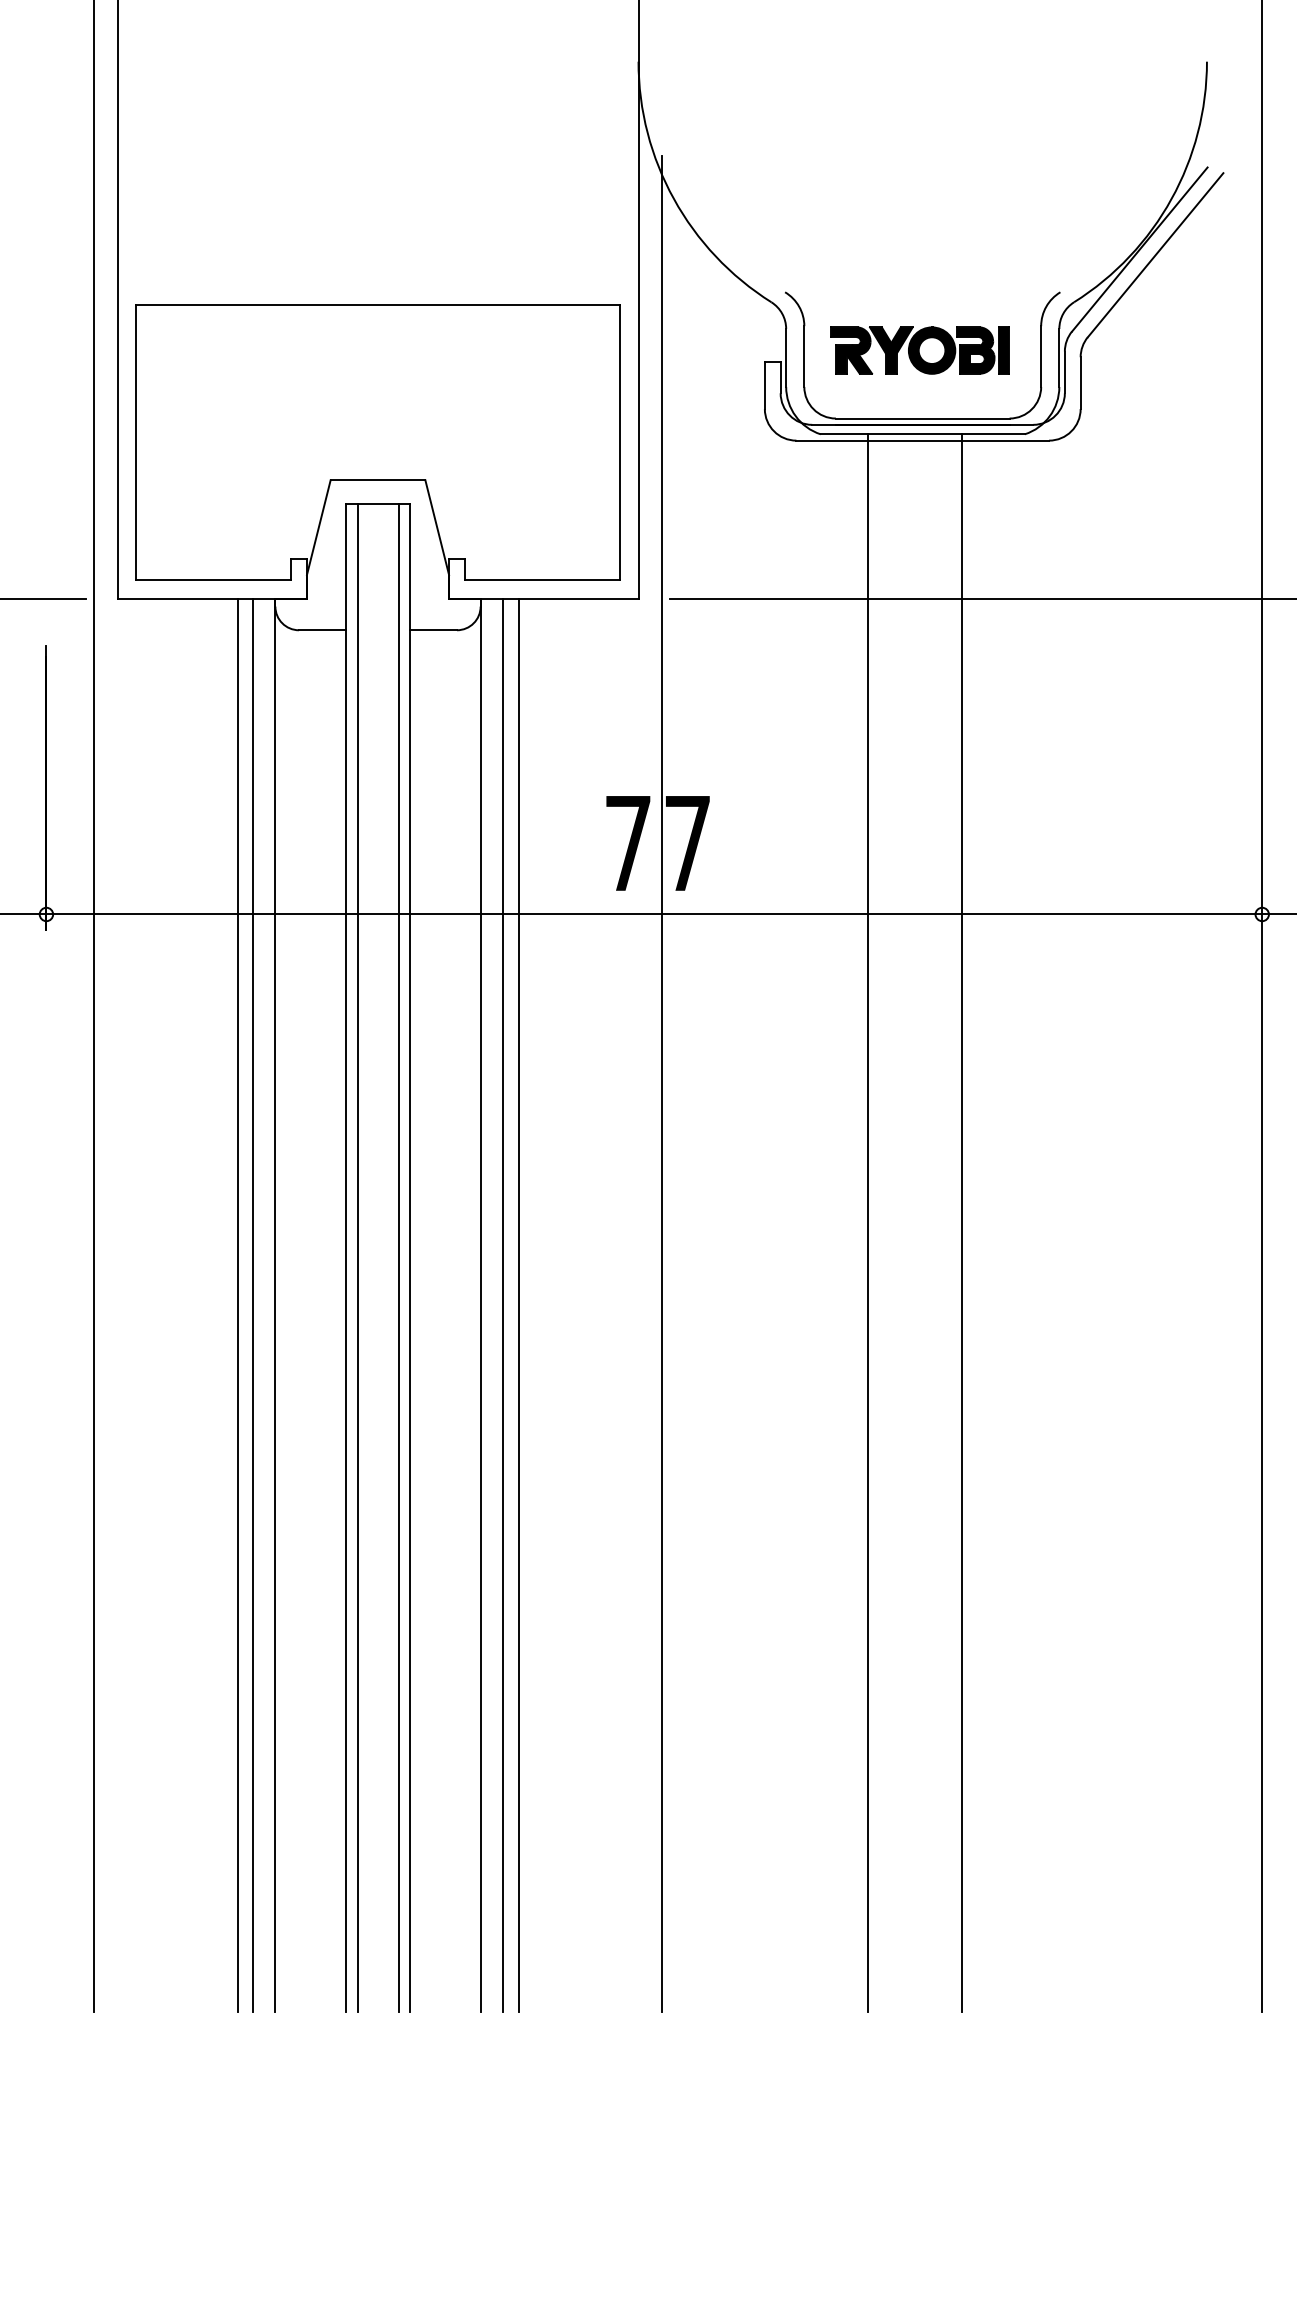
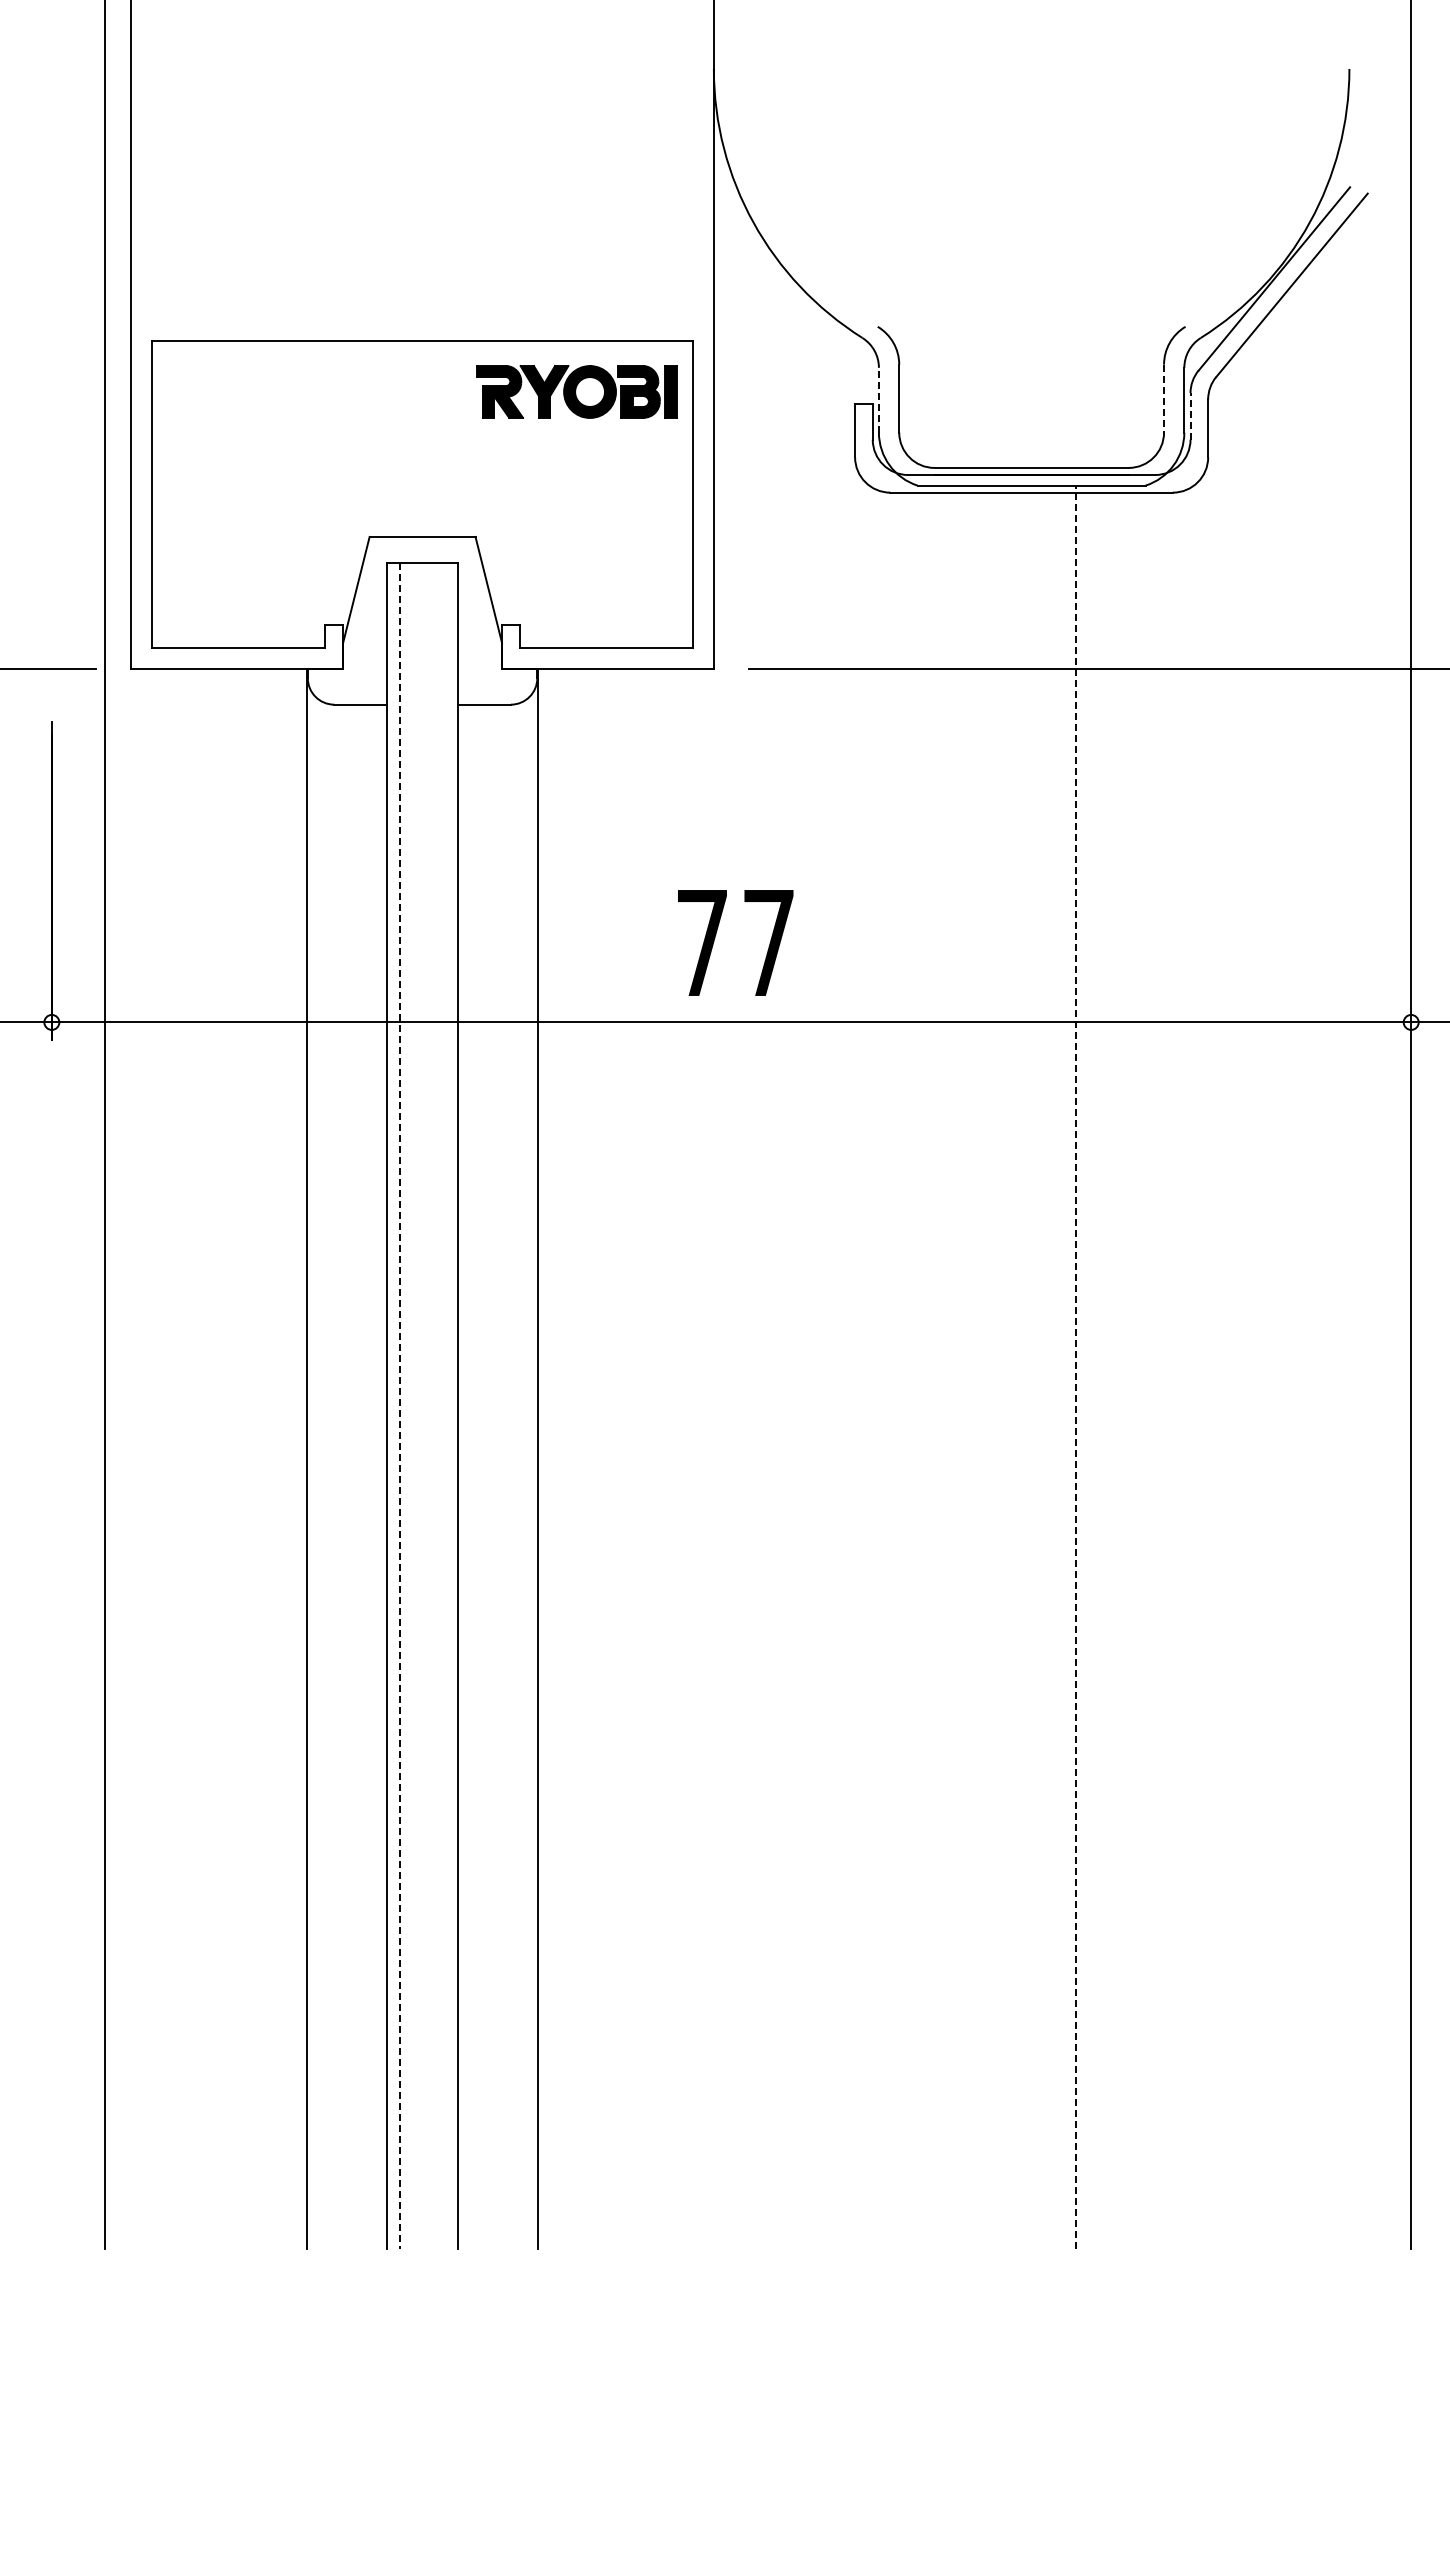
part: (919, 350) -> (576, 391), moved
line: (1041, 356) -> (1164, 398), solid -> dashed
line: (785, 357) -> (878, 399), solid -> dashed
line: (1064, 371) -> (1190, 415), solid -> dashed
line: (662, 1083) -> (740, 1211), removed
line: (867, 1223) -> (969, 1367), removed
line: (961, 1223) -> (1075, 1367), solid -> dashed
line: (357, 1257) -> (399, 1406), solid -> dashed
line: (398, 1257) -> (445, 1406), removed
line: (237, 1305) -> (265, 1459), removed
line: (253, 1305) -> (283, 1459), removed
line: (503, 1305) -> (562, 1459), removed
line: (518, 1305) -> (579, 1459), removed

